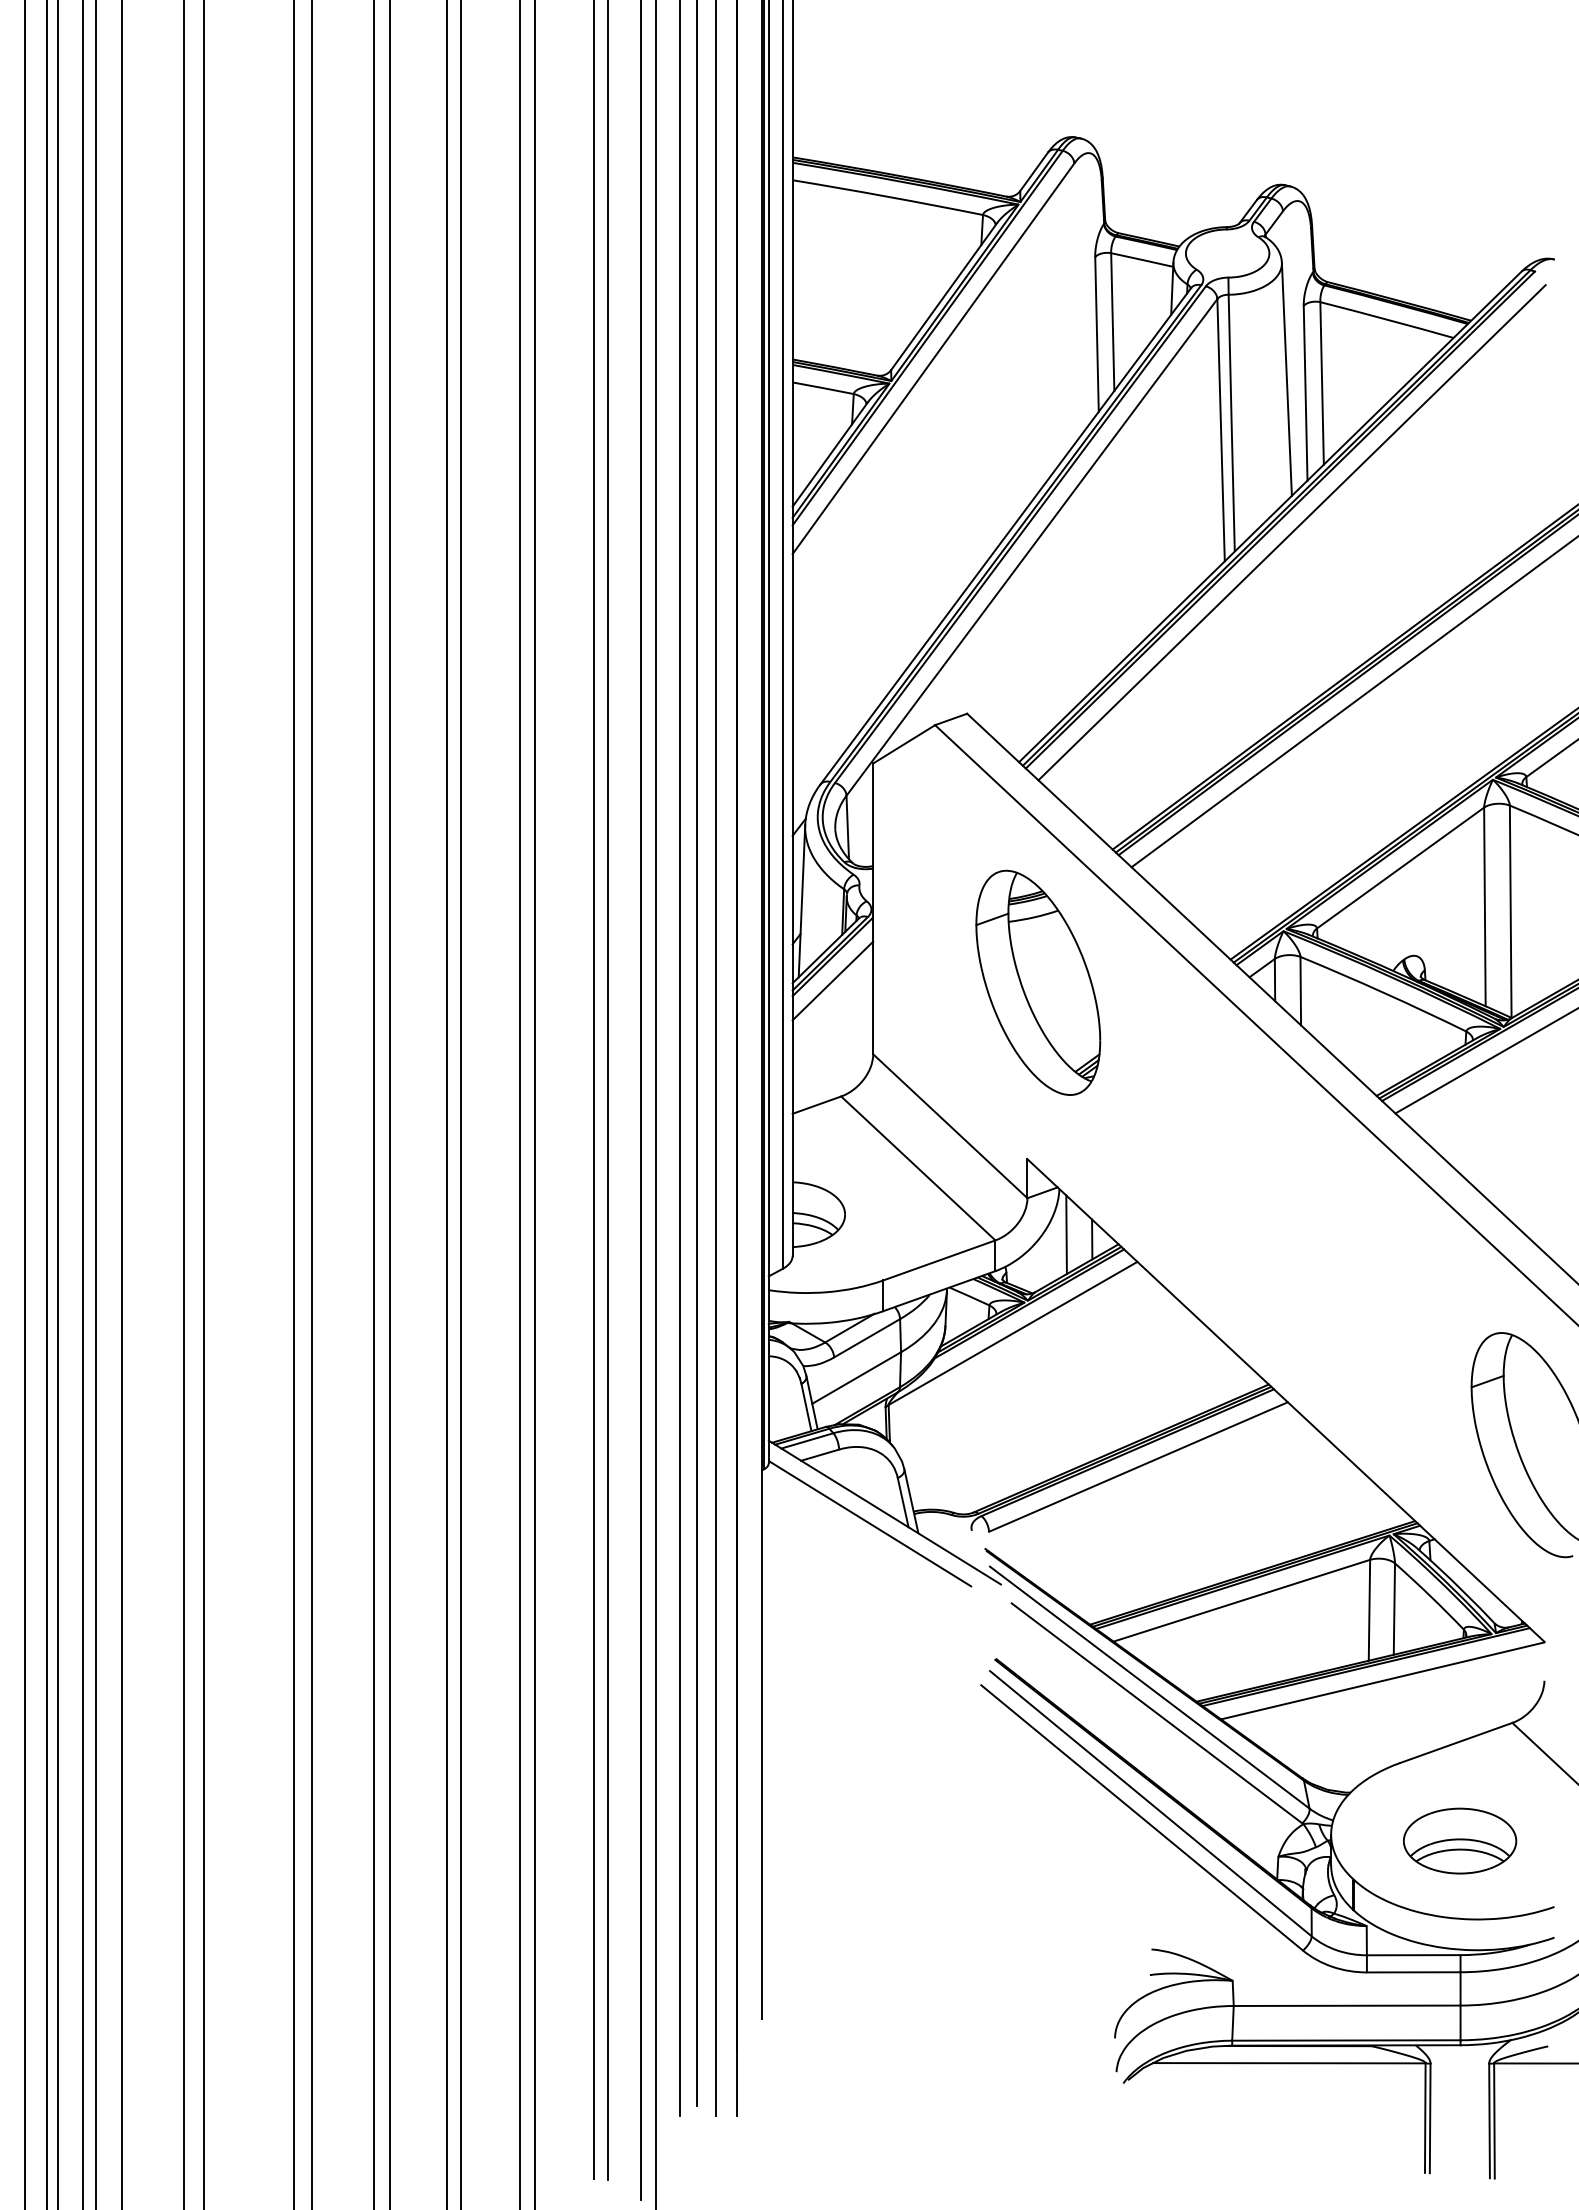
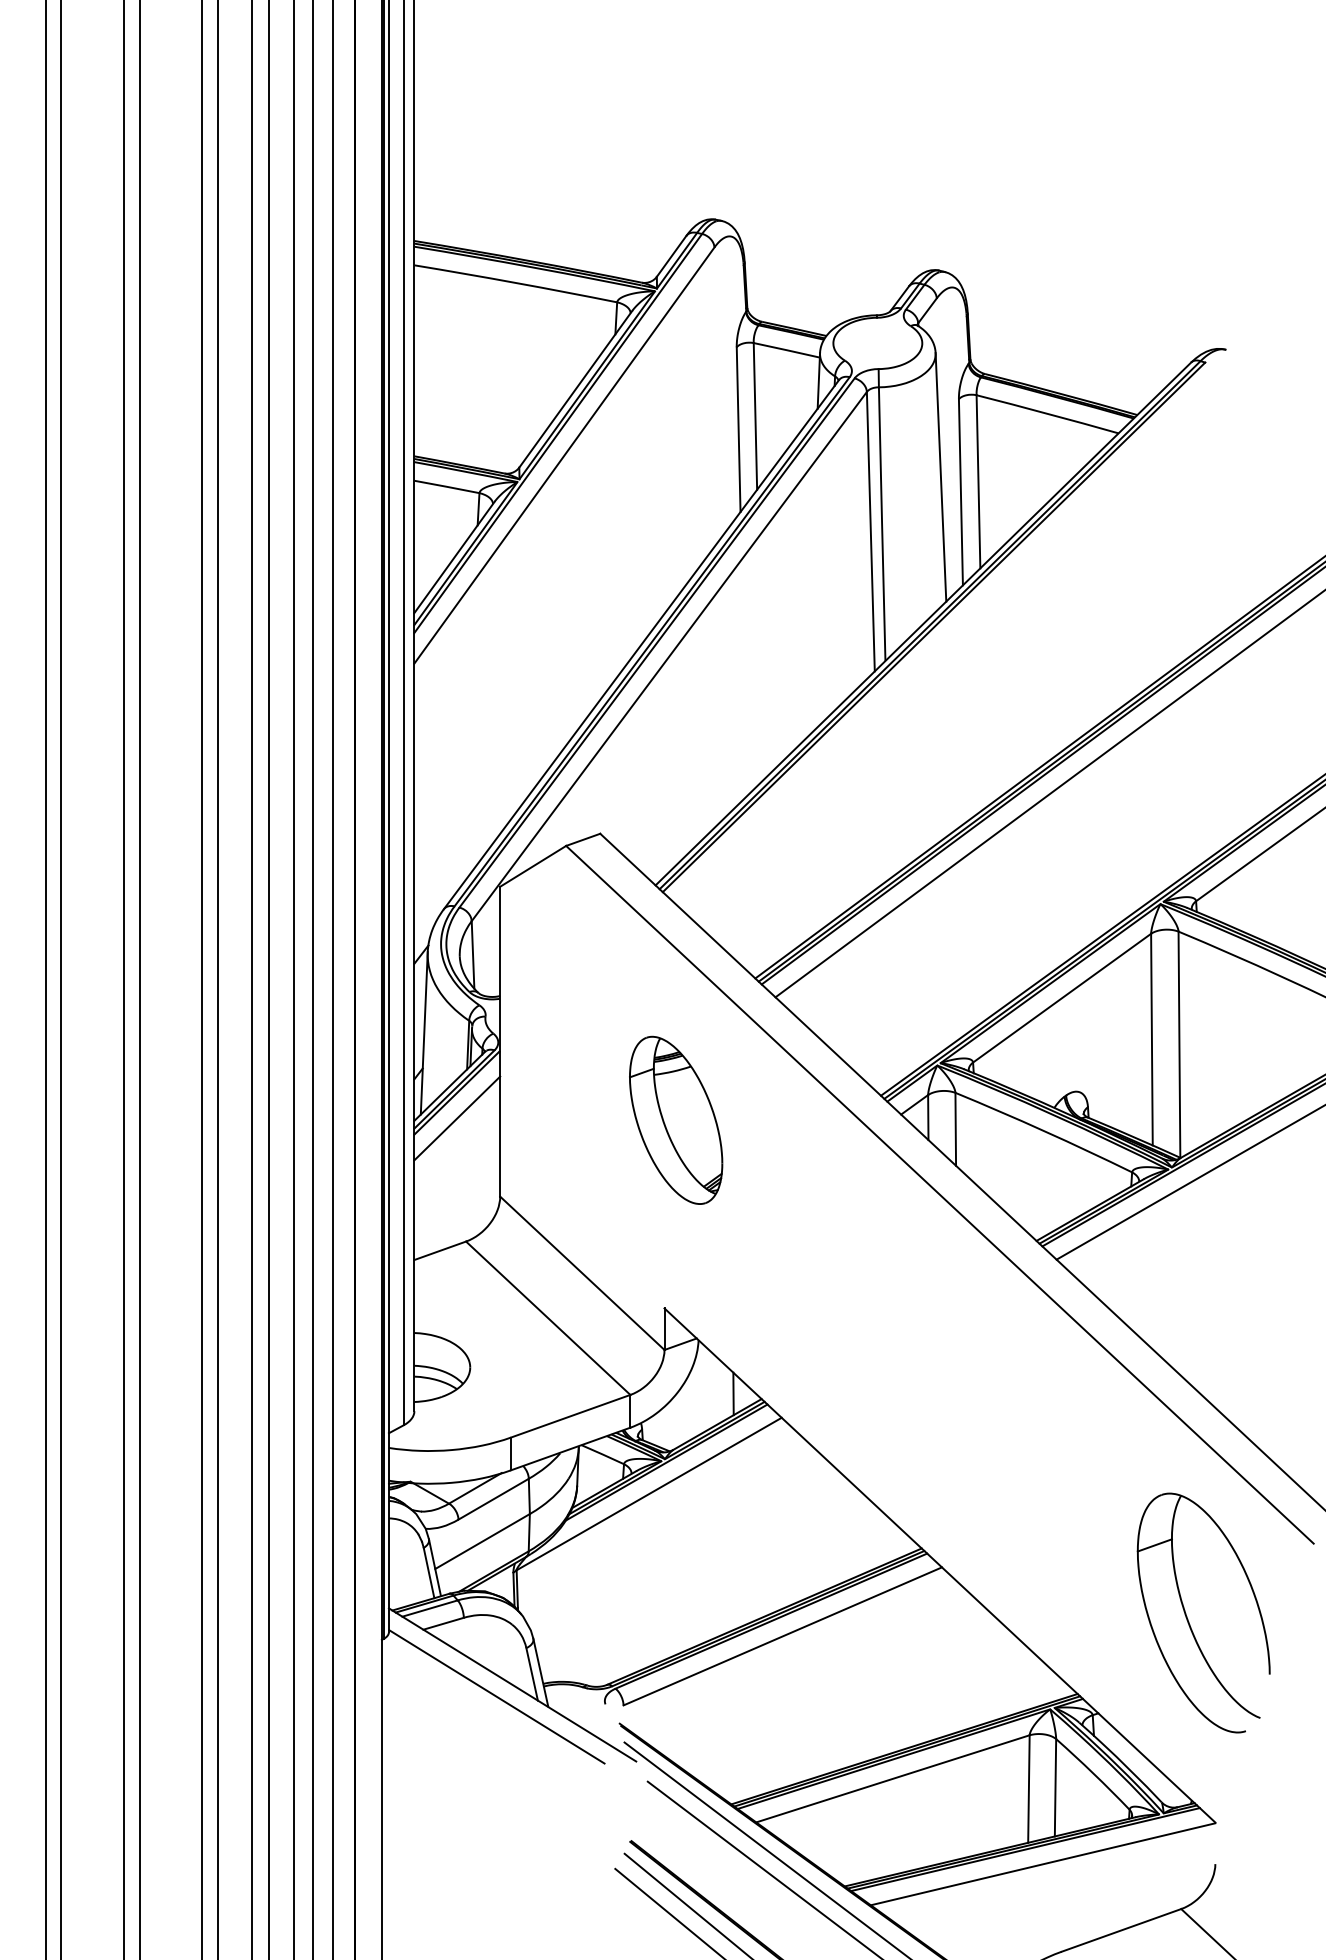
line: (1291, 532) -> (945, 640), removed
part: (1038, 982) -> (676, 1120), size x0.7
line: (1066, 1234) -> (706, 1388), removed

